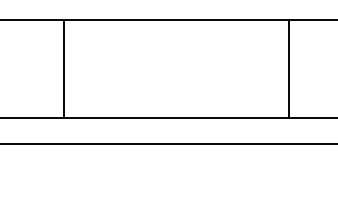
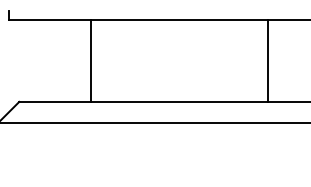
line: (63, 68) -> (90, 60), moved
line: (289, 68) -> (268, 60), moved

